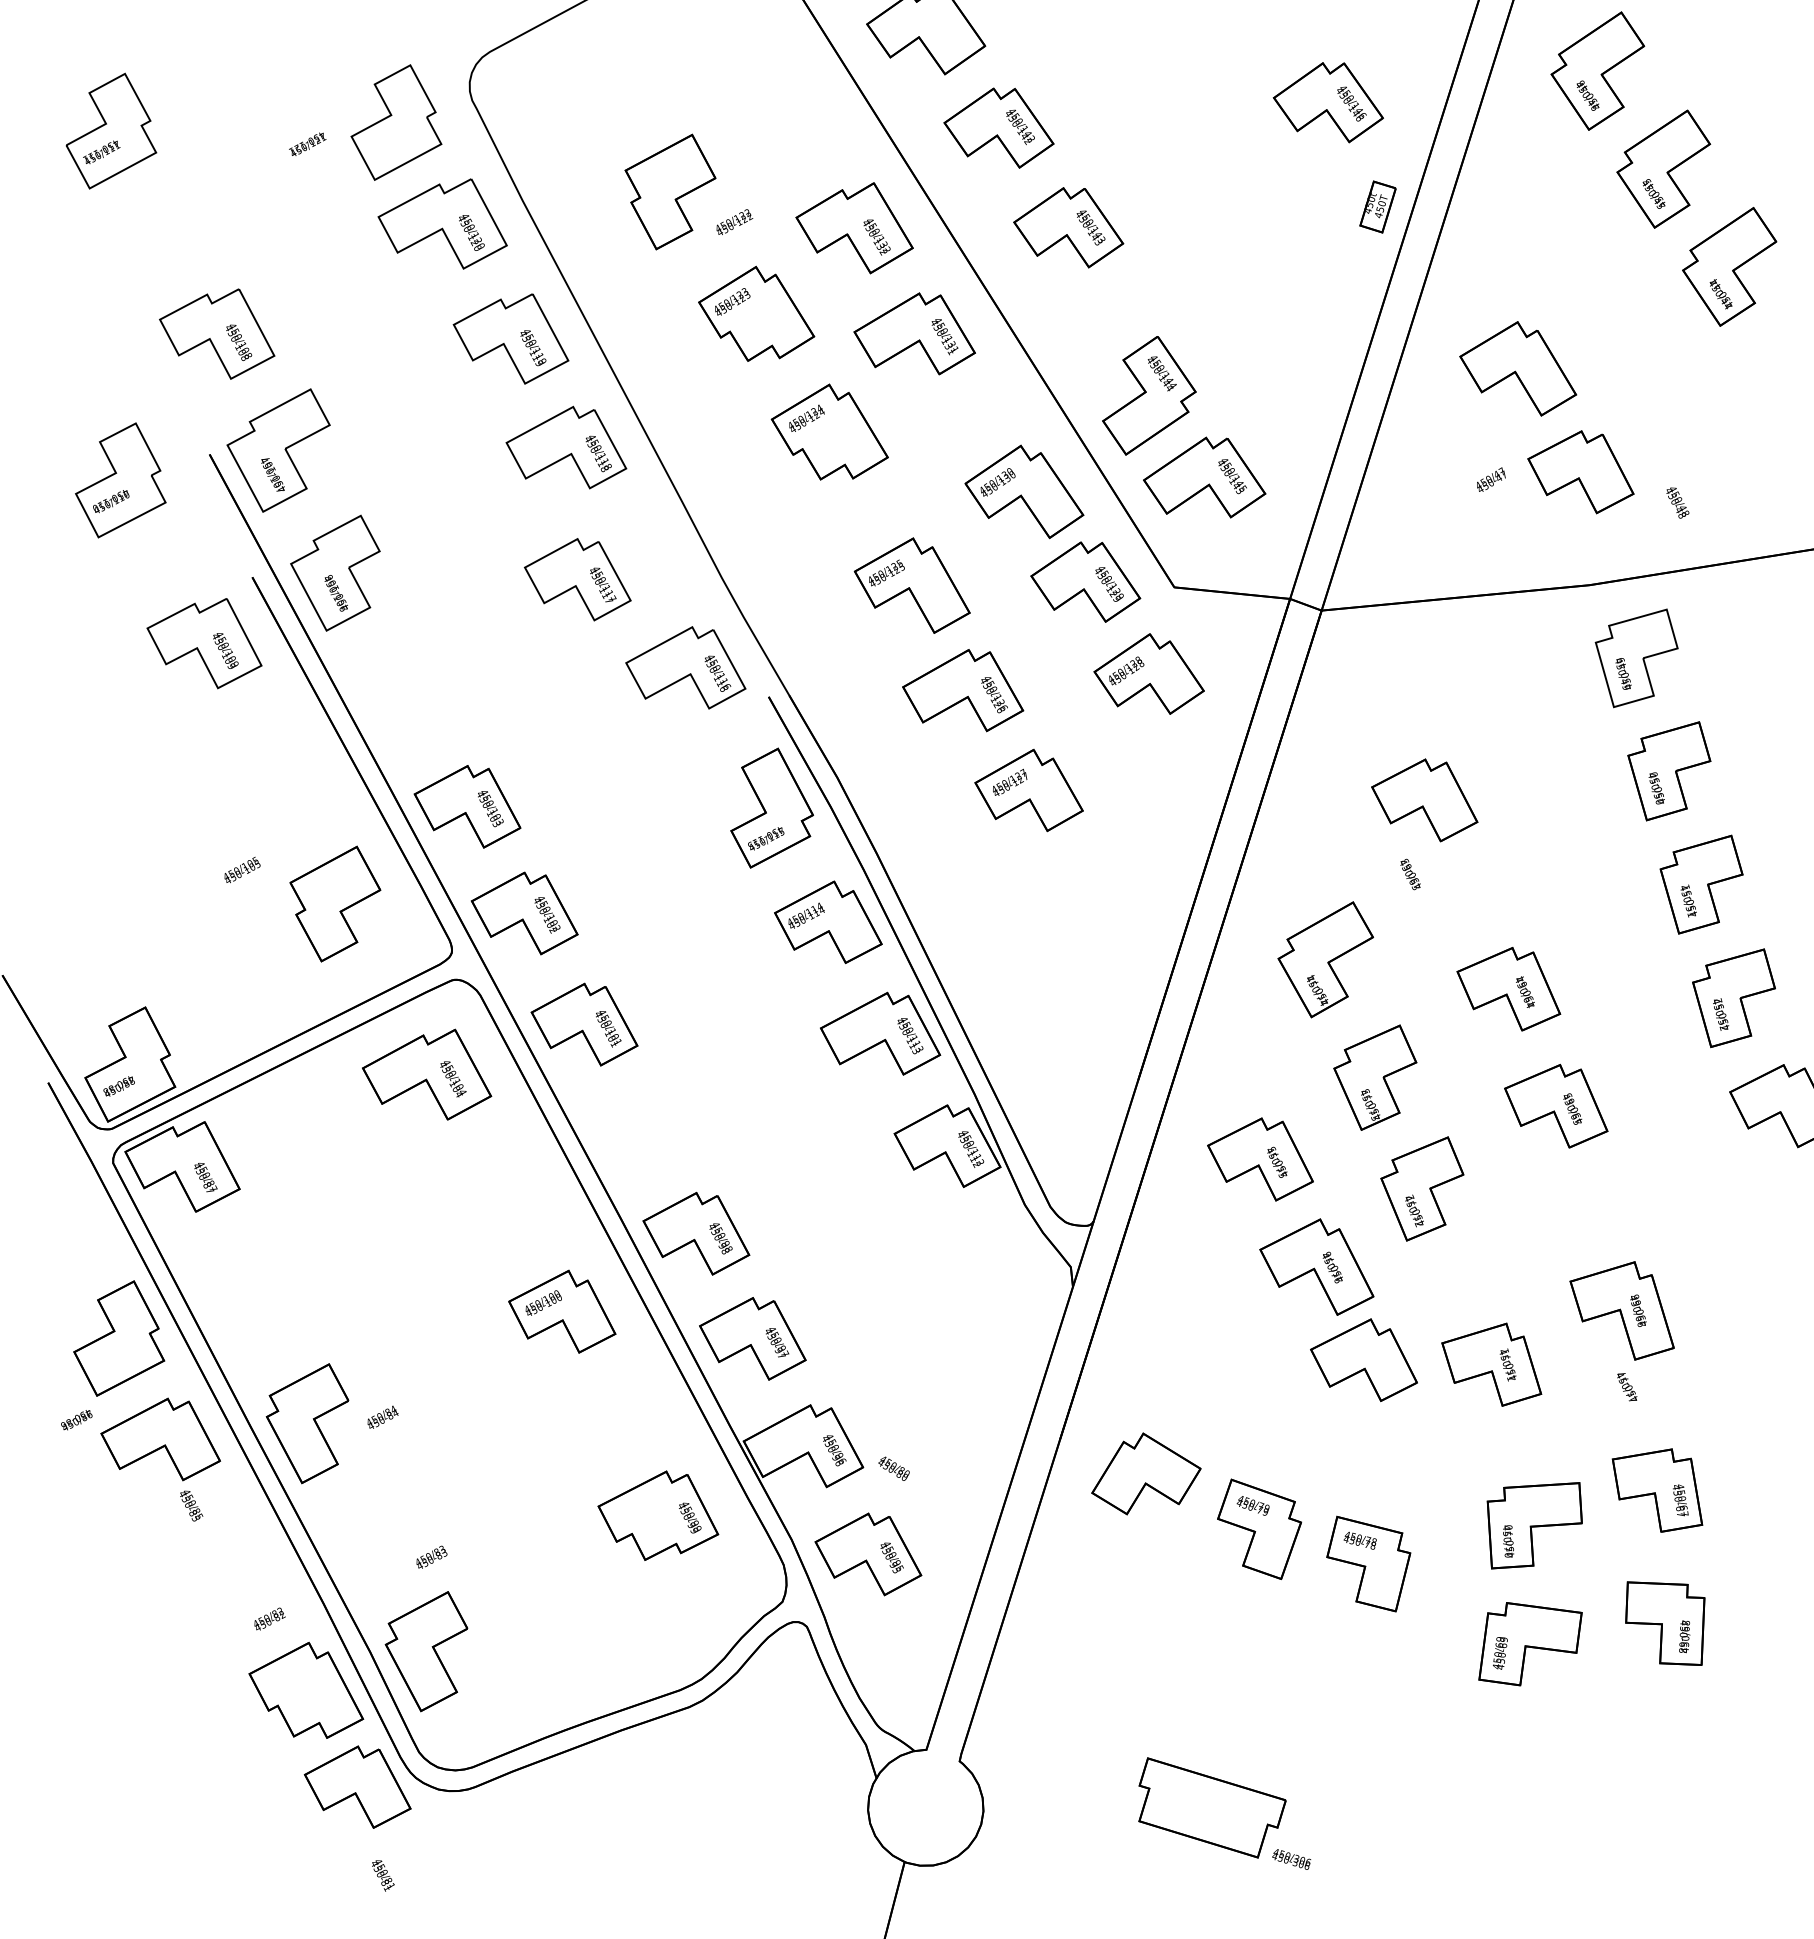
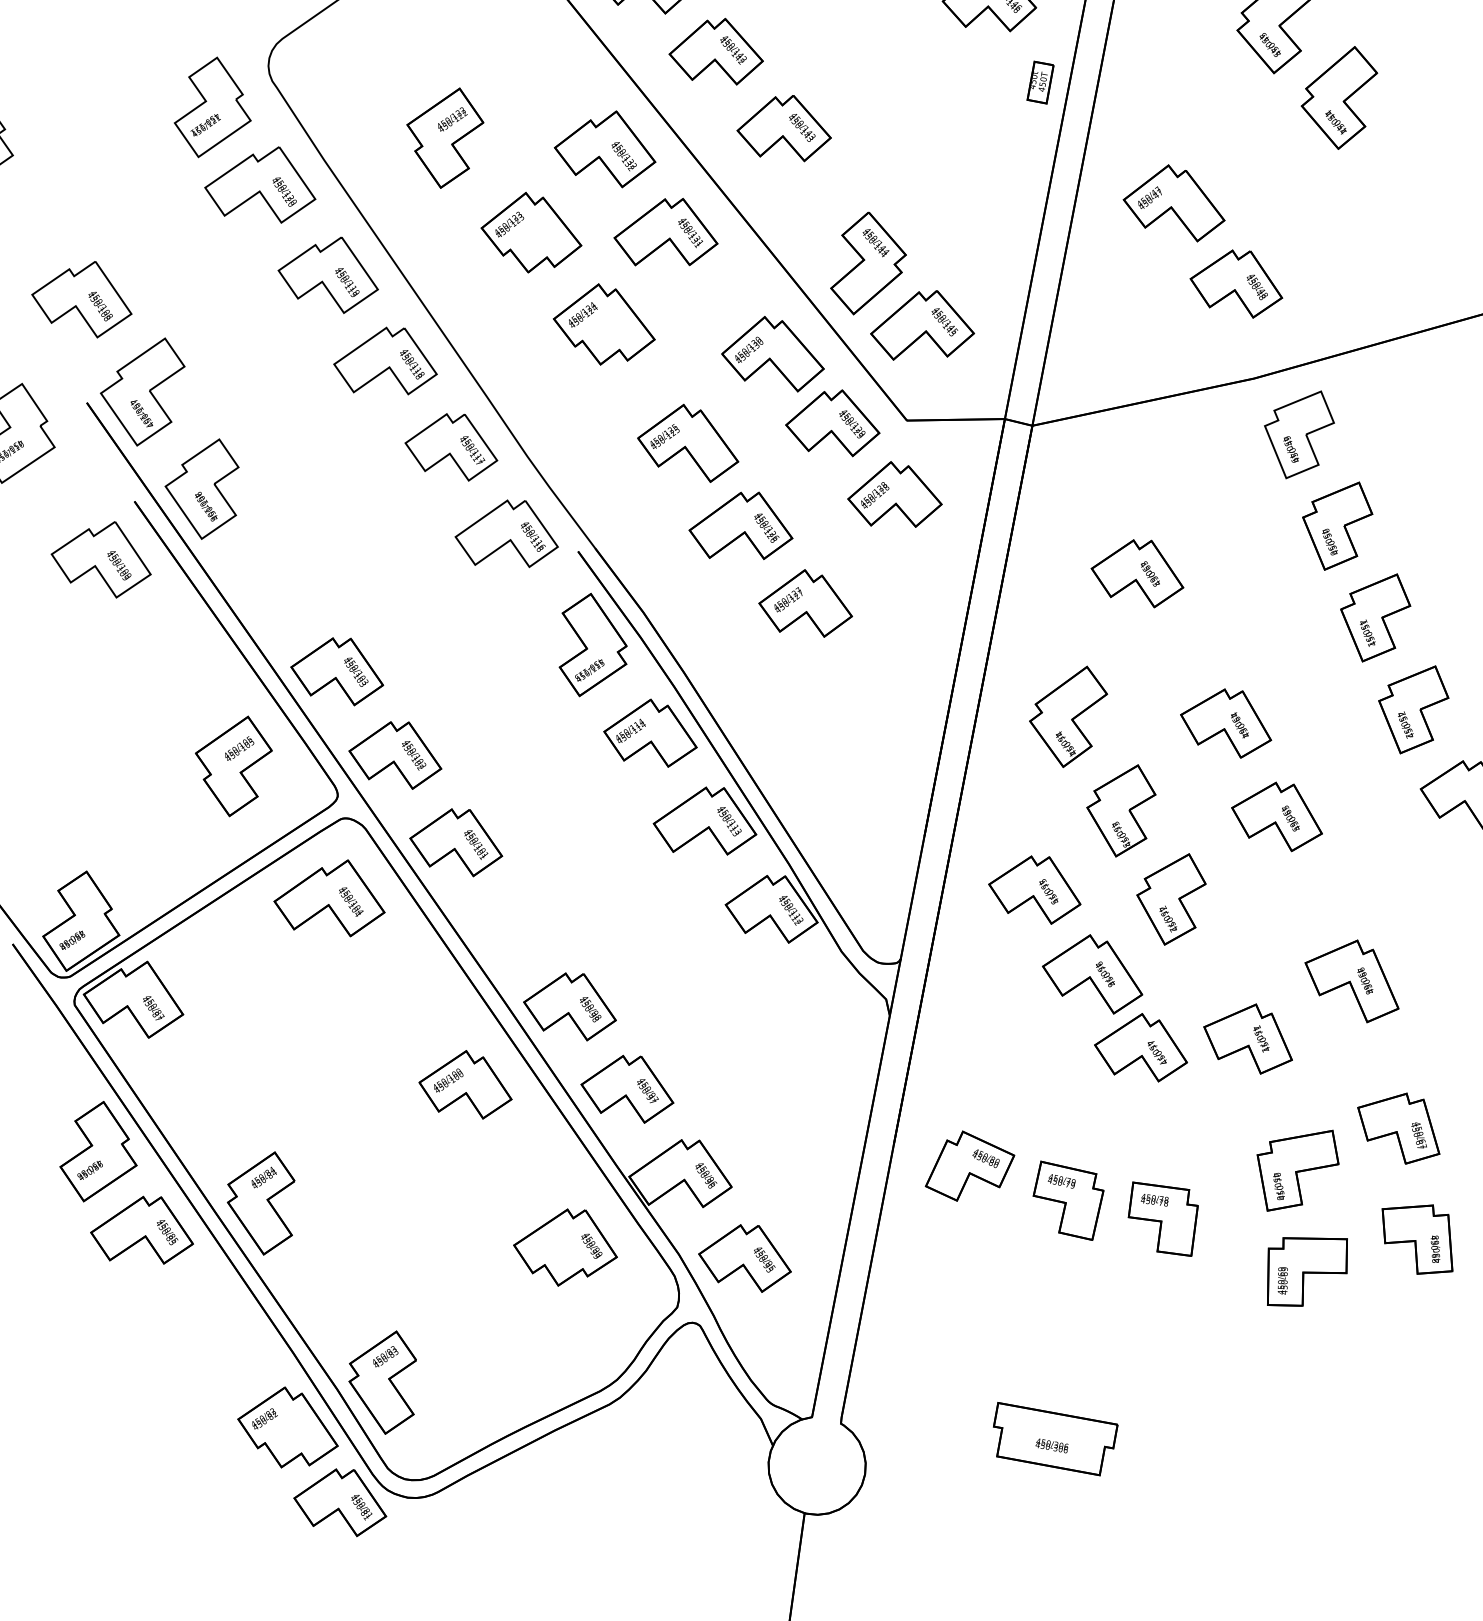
text: (307, 143) -> (205, 124), moved
text: (734, 221) -> (452, 118), moved
text: (1491, 479) -> (1150, 197), moved
text: (1677, 502) -> (1257, 286), moved
part: (577, 579) -> (450, 448), moved
text: (242, 869) -> (239, 748), moved
text: (1410, 874) -> (1150, 573), moved
text: (1627, 1387) -> (1157, 1053), moved
text: (382, 1416) -> (263, 1176), moved
text: (76, 1420) -> (89, 1170), moved
text: (893, 1468) -> (985, 1158), moved
text: (191, 1505) -> (167, 1232), moved
text: (431, 1556) -> (385, 1356), moved
text: (269, 1618) -> (264, 1418), moved
text: (1291, 1859) -> (1051, 1446), moved
text: (383, 1875) -> (362, 1507), moved

